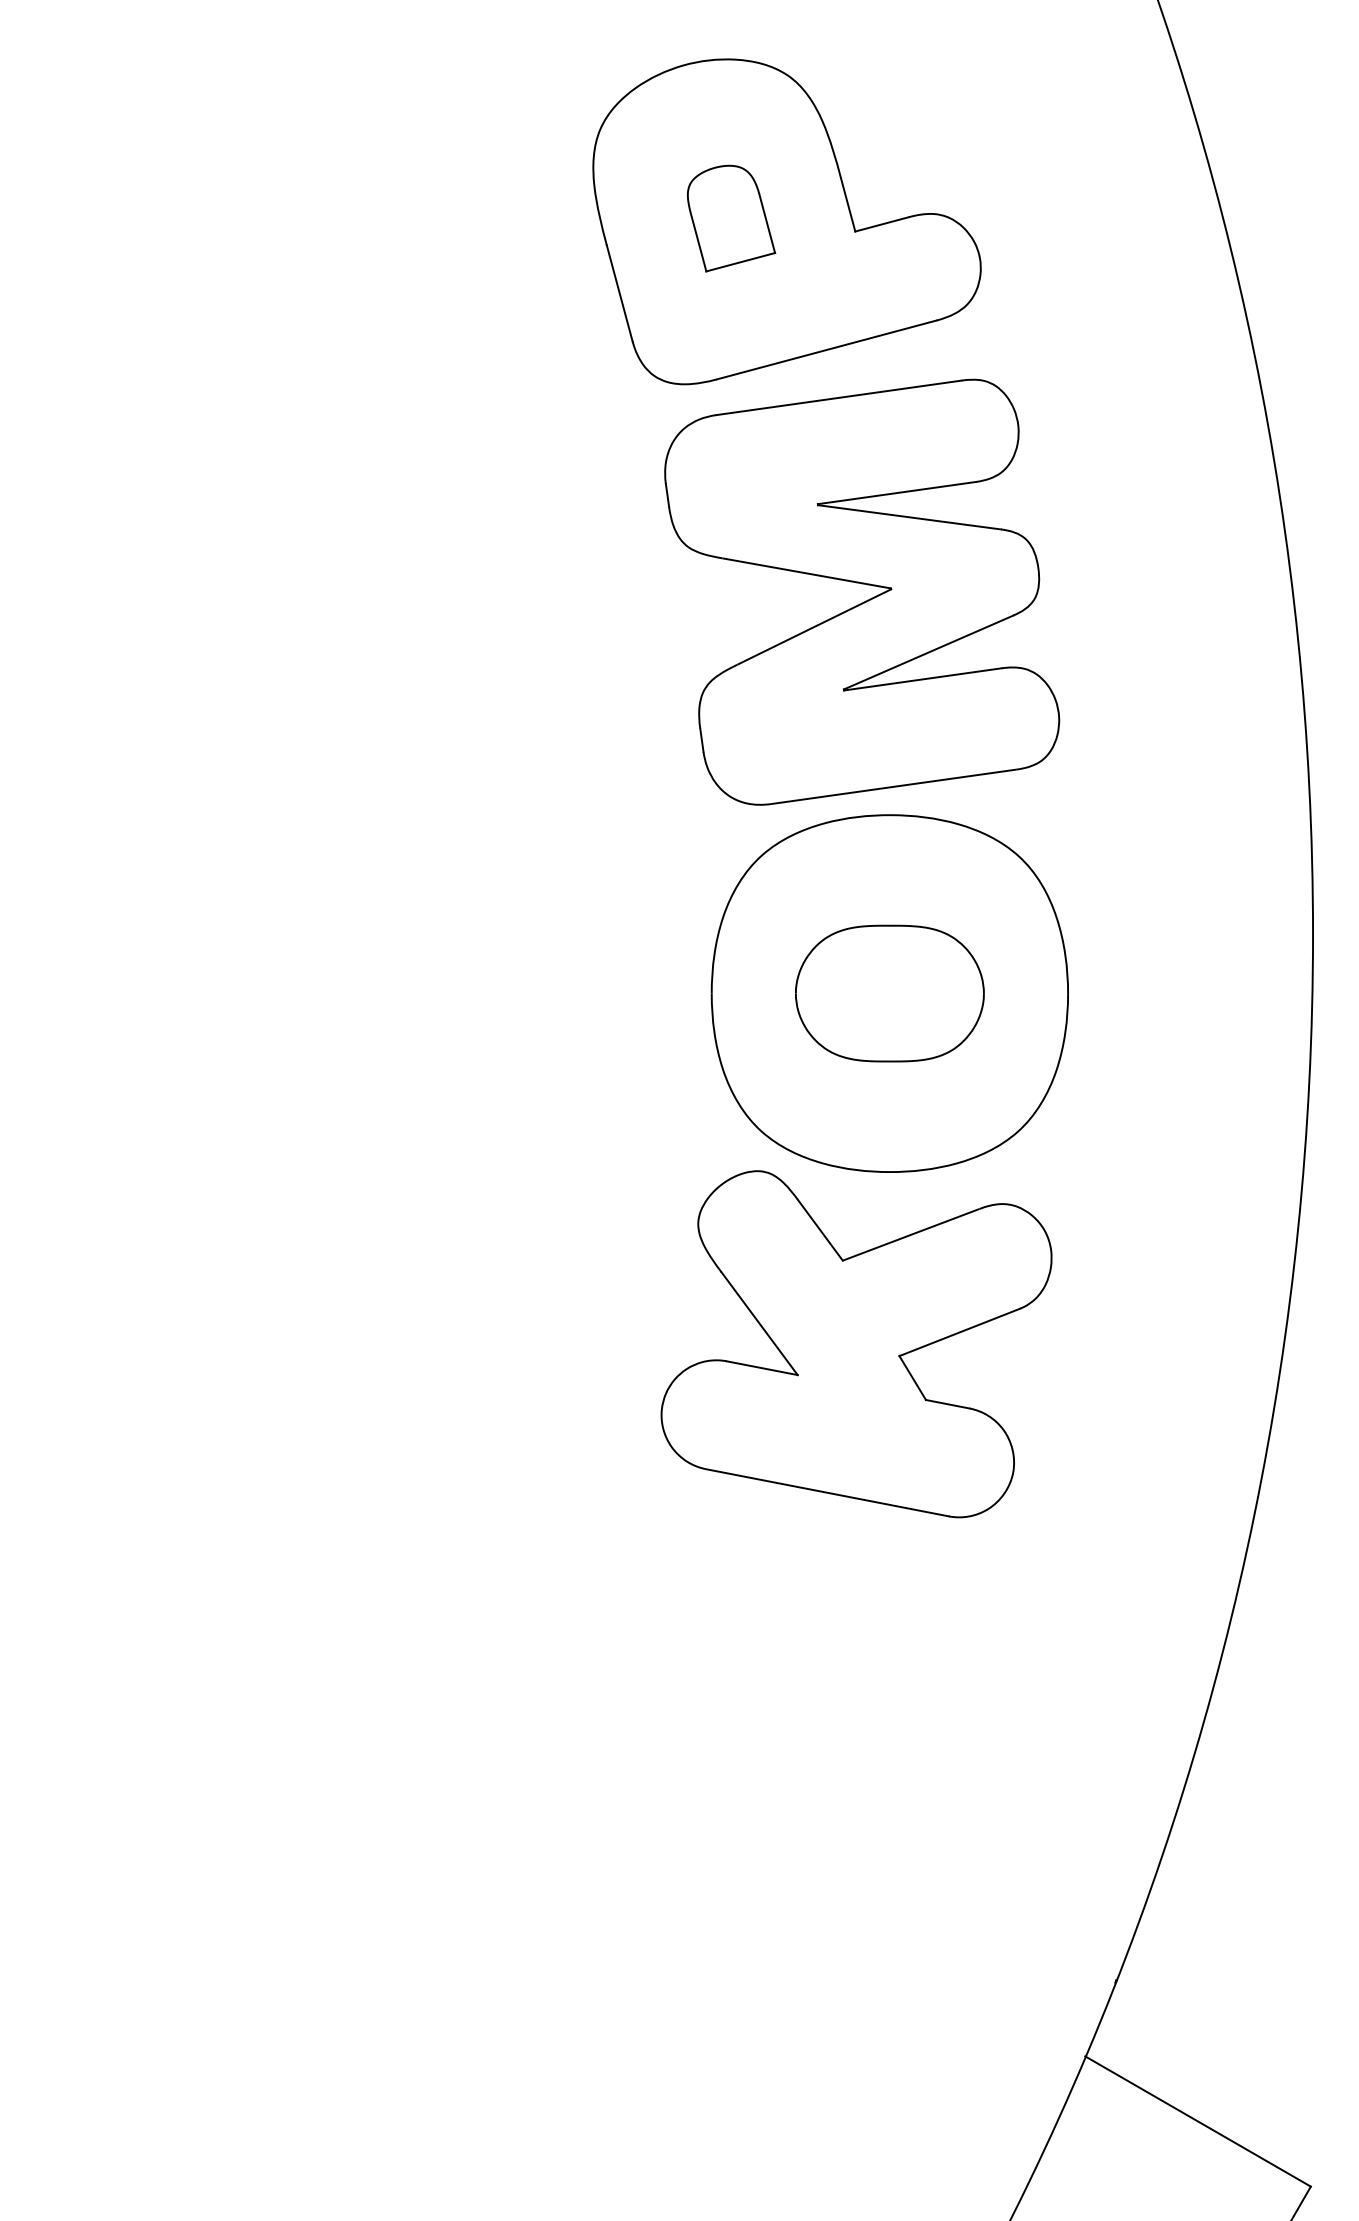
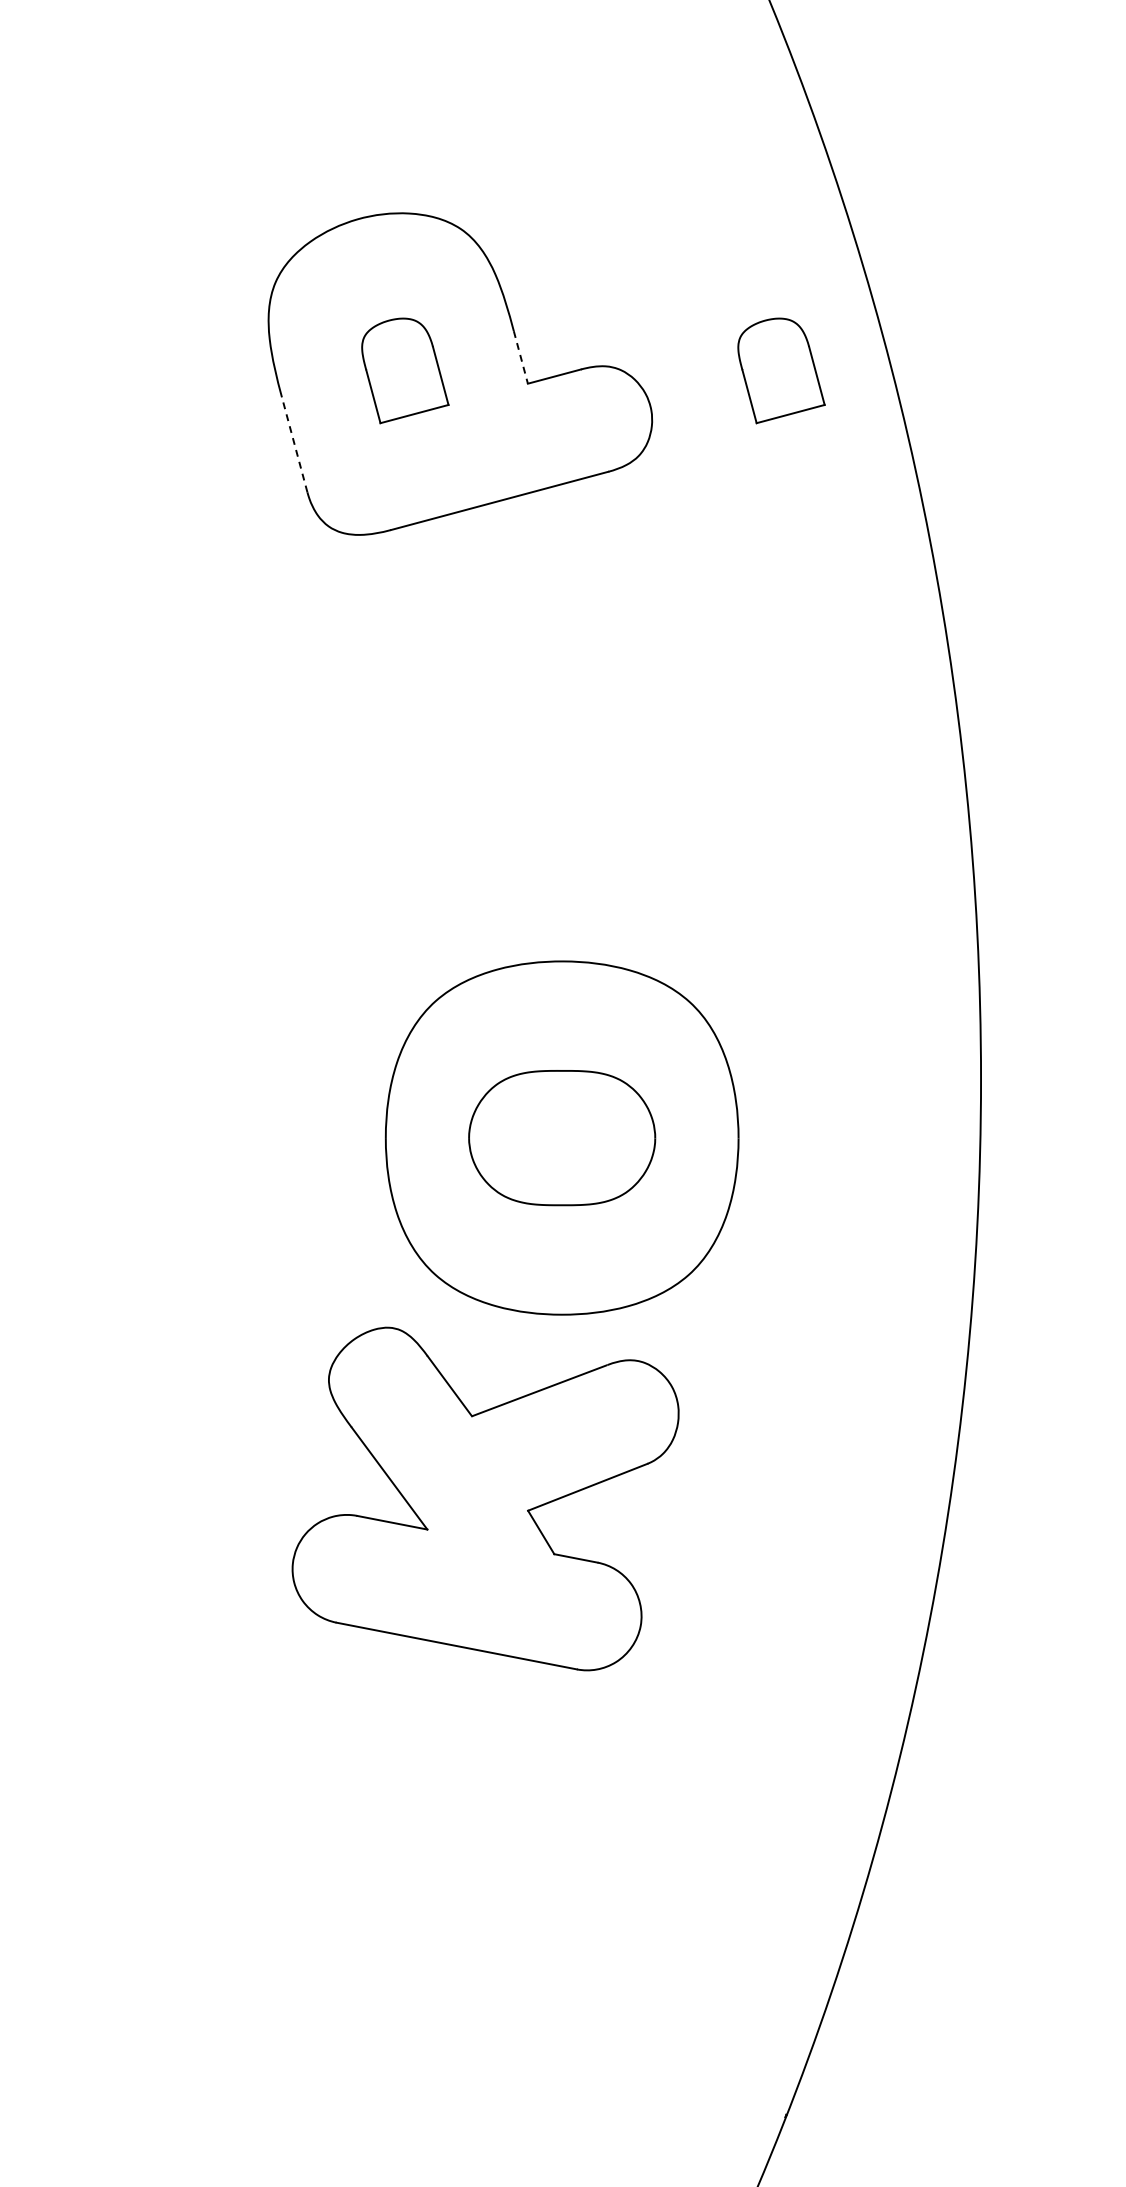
line: (848, 205) -> (521, 357), solid -> dashed
part: (1111, 218) -> (781, 370), added
line: (619, 293) -> (294, 445), solid -> dashed
part: (862, 584) -> (535, 733), removed
part: (856, 1344) -> (485, 1499), moved

